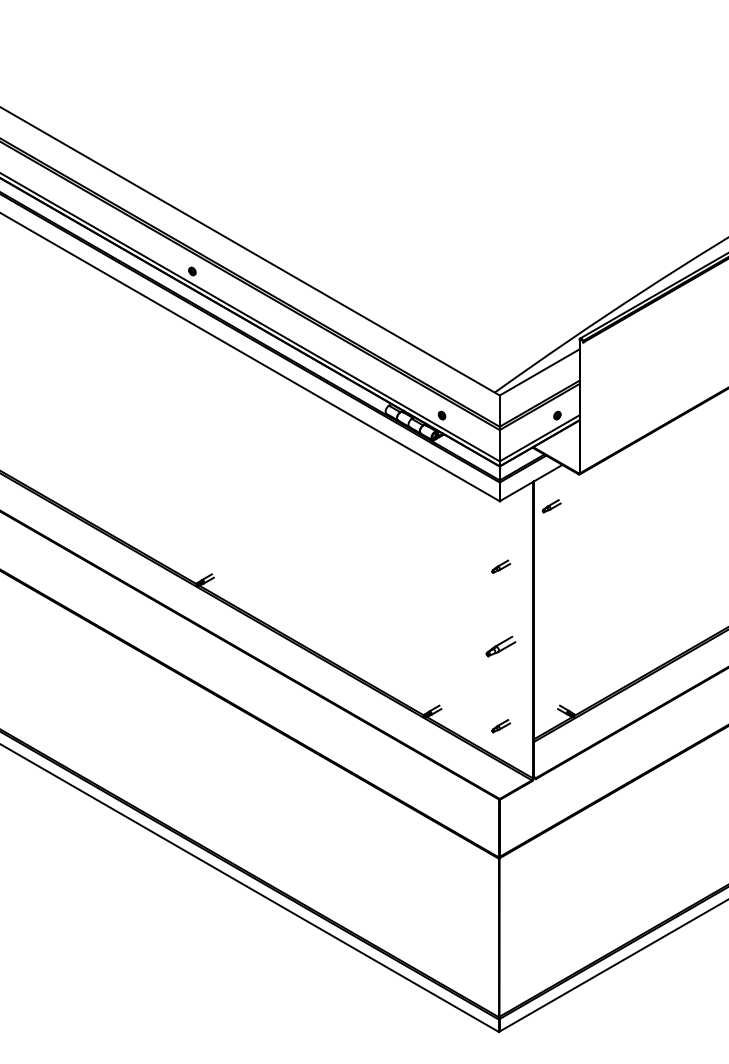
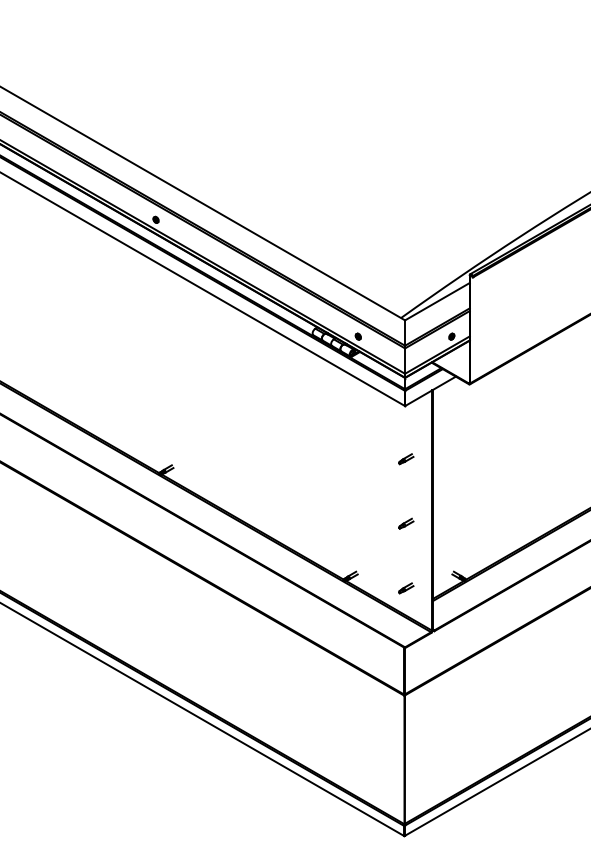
part: (552, 506) -> (447, 410), removed
part: (501, 646) -> (406, 523), size x0.62

